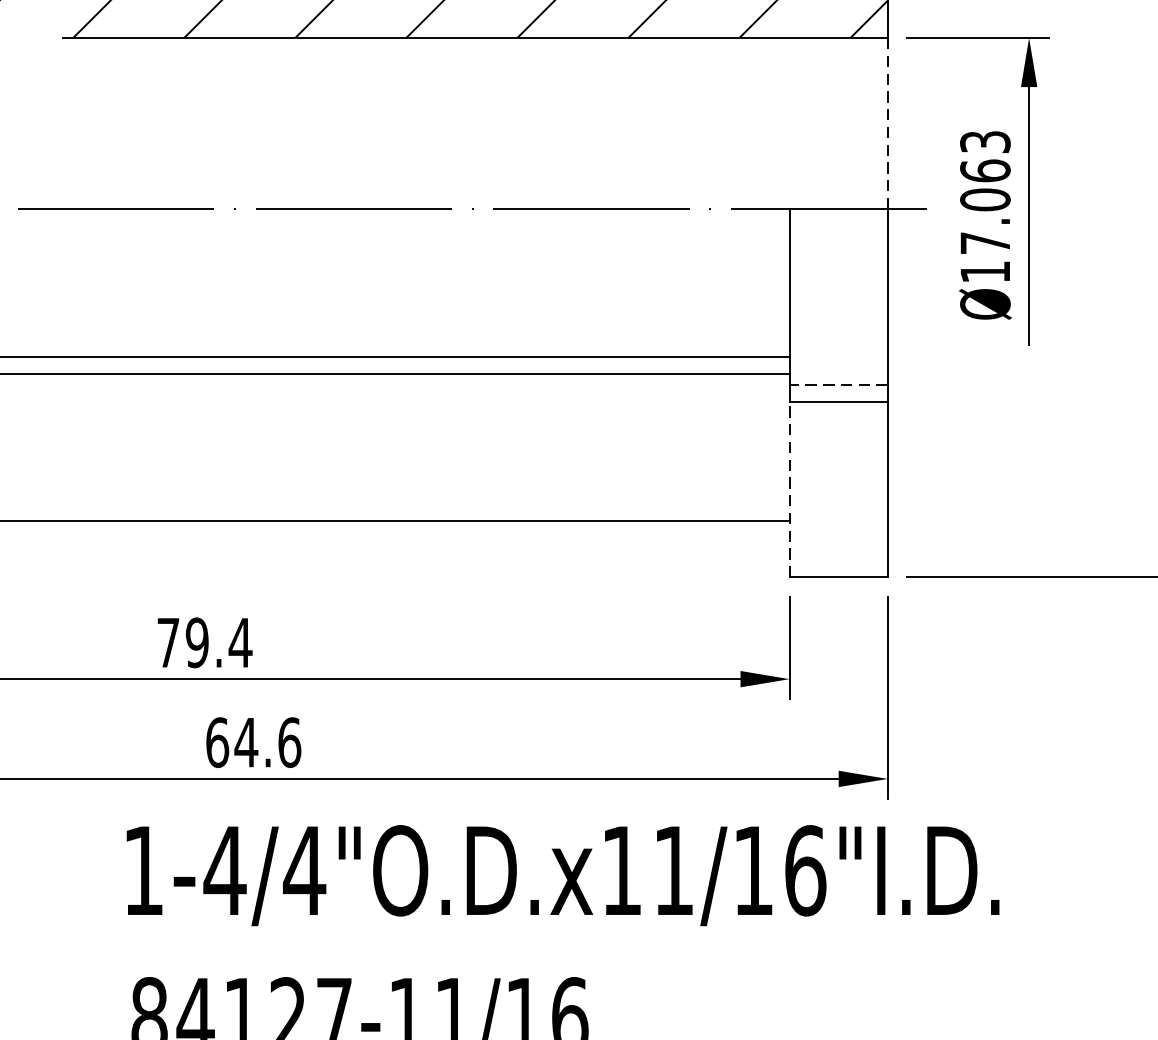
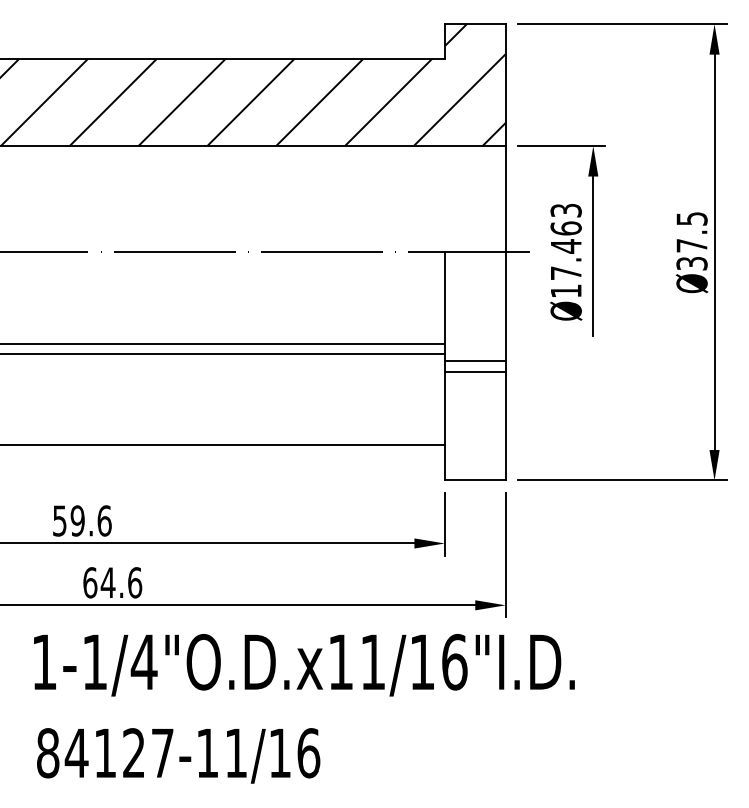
line: (887, 124) -> (505, 199), dashed -> solid
text: (984, 199) -> (565, 246), Ø17.063 -> Ø17.463
line: (837, 385) -> (474, 361), dashed -> solid
line: (789, 488) -> (444, 425), dashed -> solid
text: (204, 642) -> (82, 520), 79.4 -> 59.6
text: (224, 869) -> (94, 661), 1-4/4"O.D.x11/16"I.D. -> 1-1/4"O.D.x11/16"I.D.

